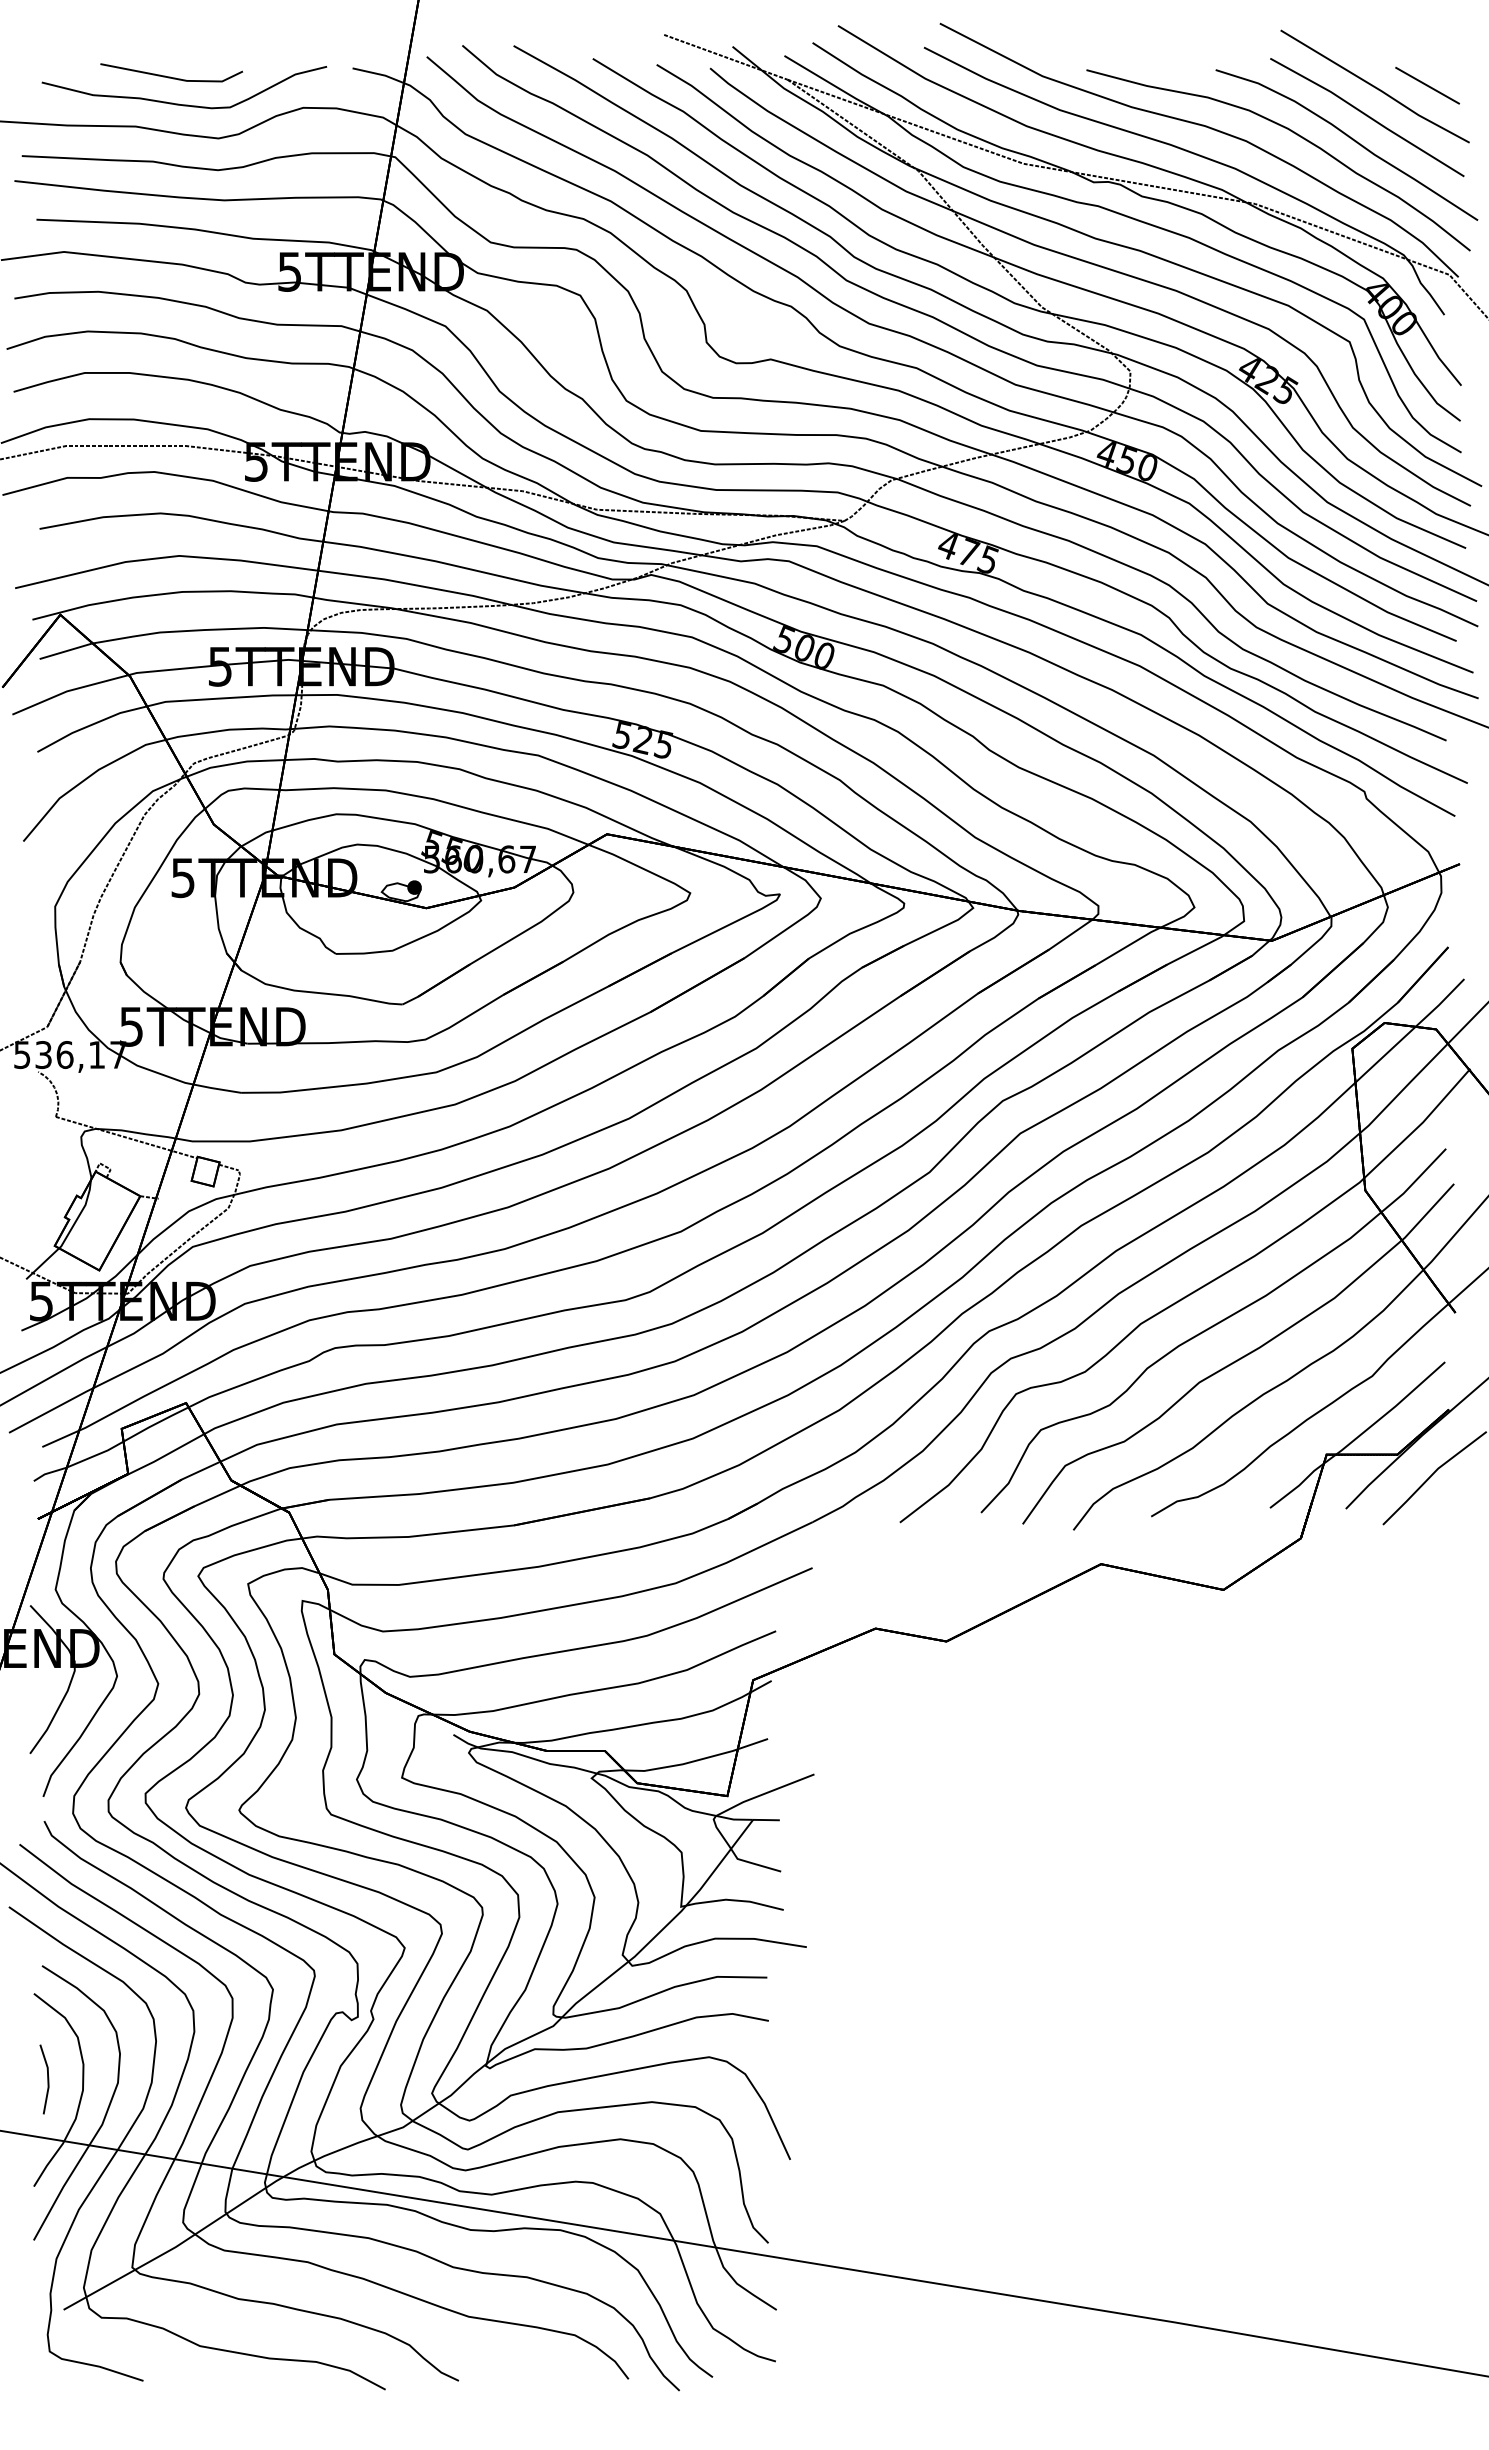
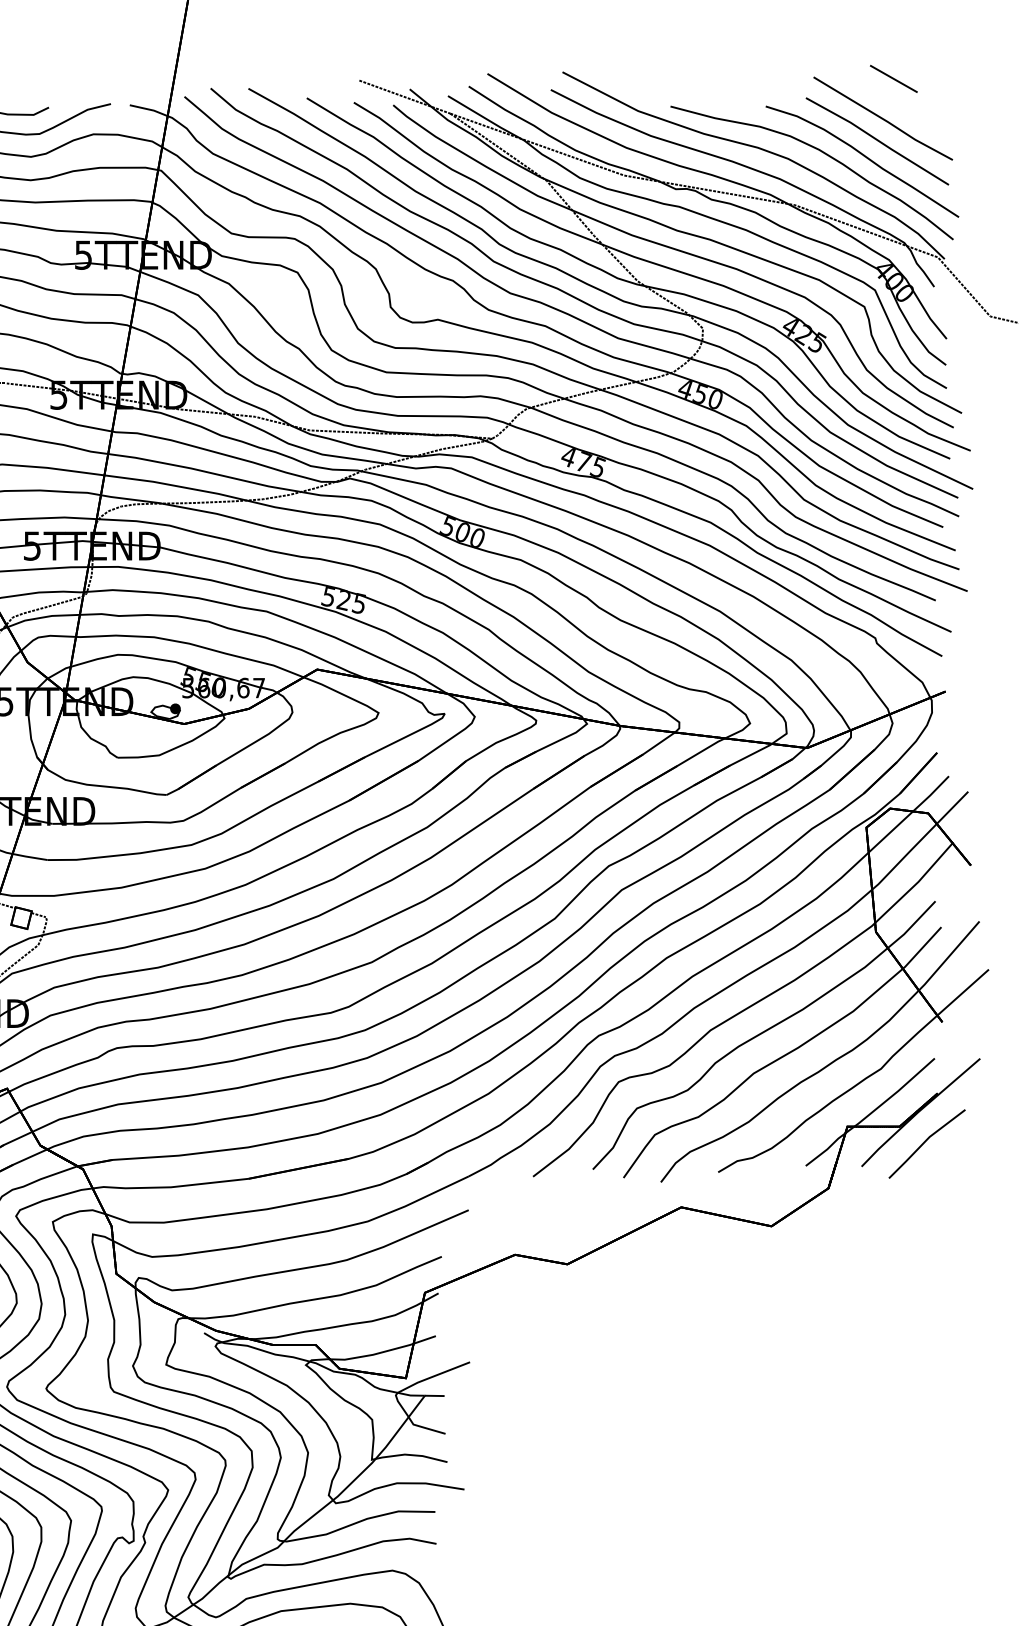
line: (1427, 85) -> (893, 78), moved

